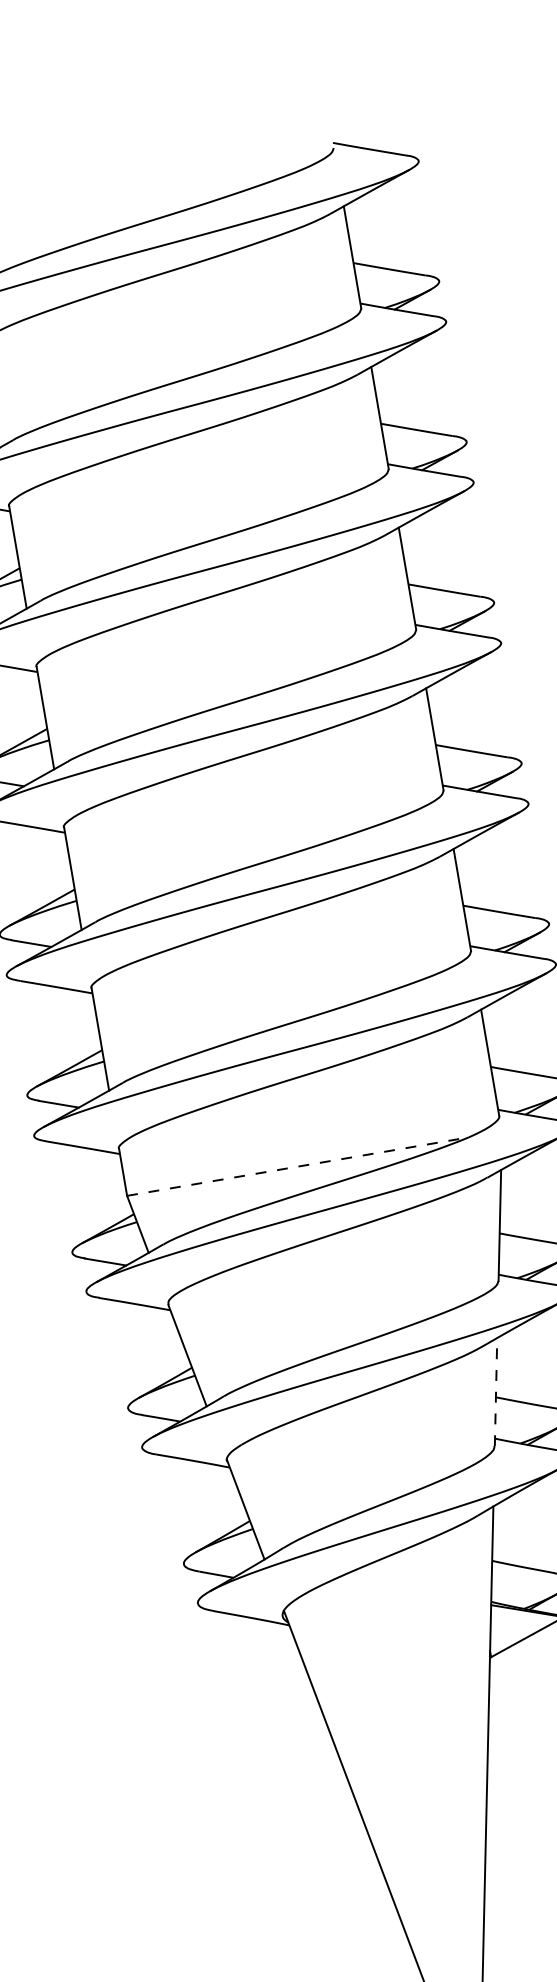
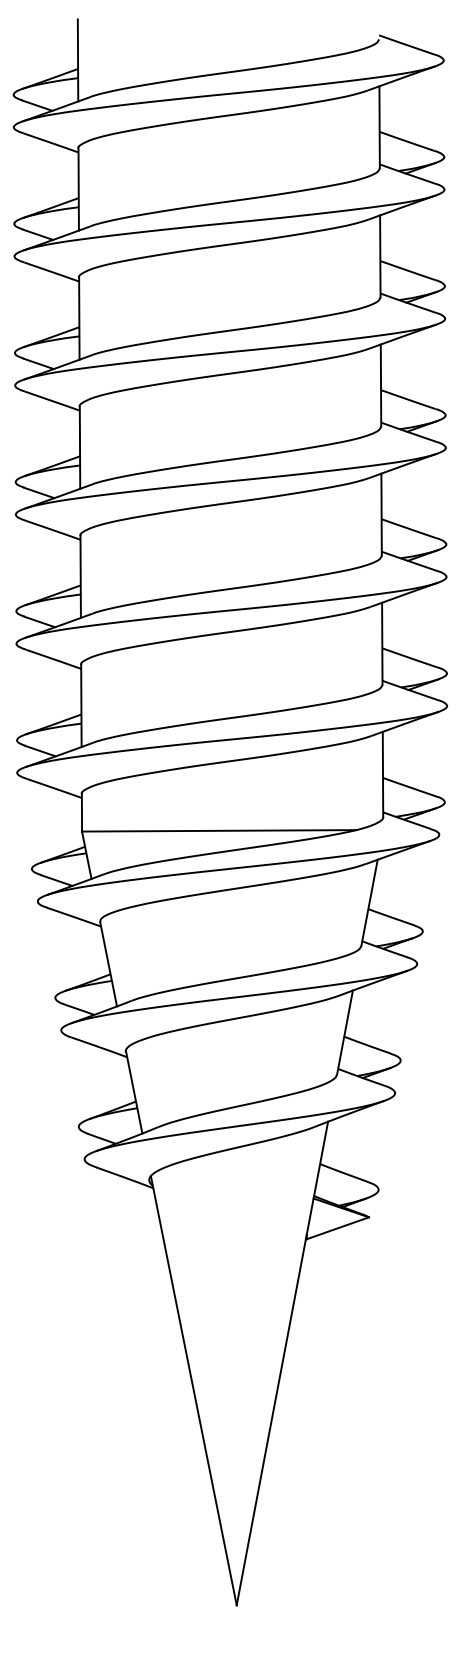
line: (298, 1166) -> (219, 830), dashed -> solid
line: (496, 1391) -> (345, 1032), dashed -> solid

